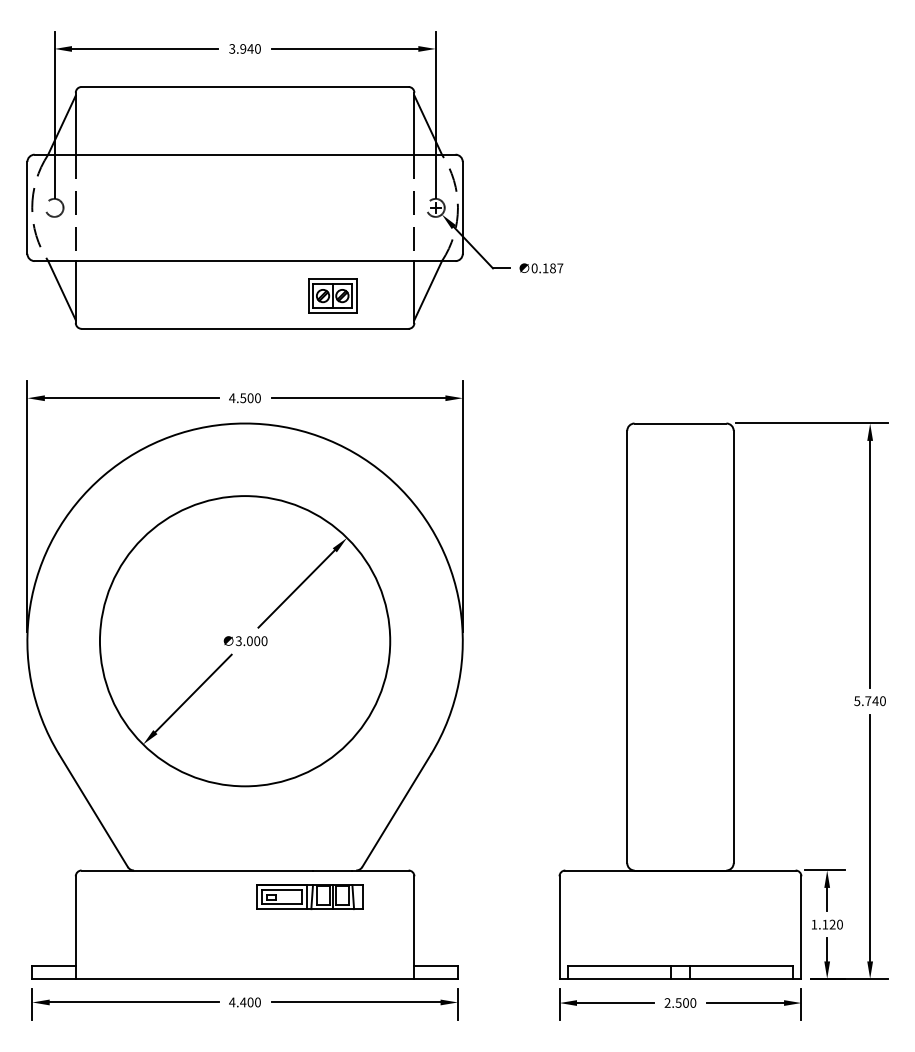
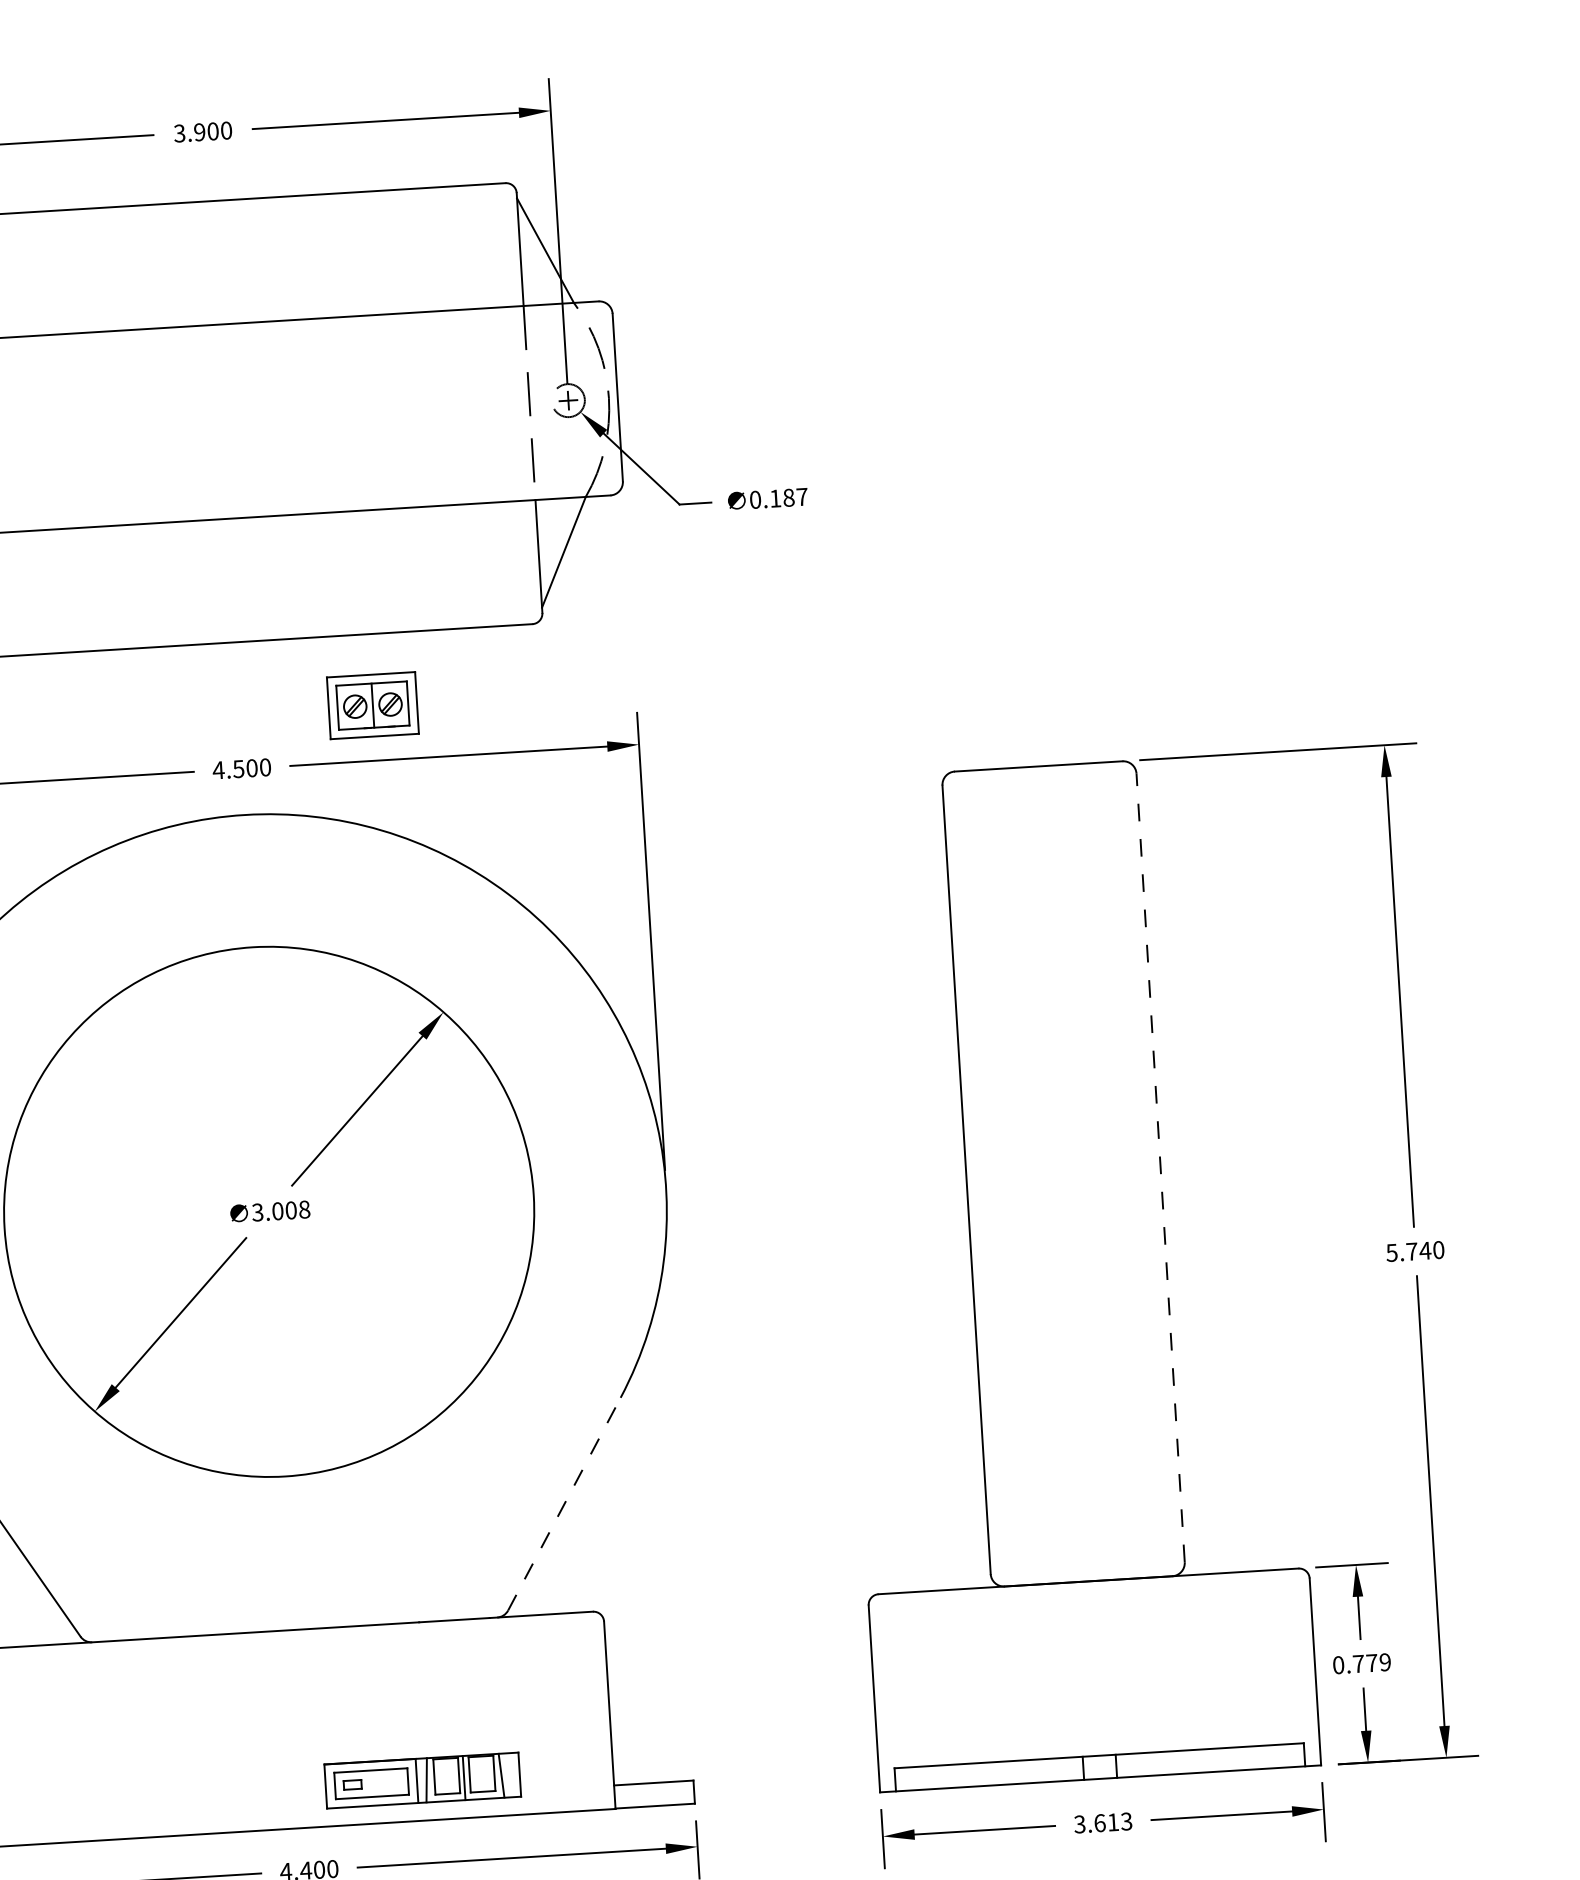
text: (250, 48) -> (212, 130), 3.940 -> 3.900
part: (332, 295) -> (372, 704), moved
text: (264, 641) -> (304, 1210), 3.000 -> 3.008
line: (733, 646) -> (1160, 1167), solid -> dashed
line: (396, 810) -> (564, 1503), solid -> dashed
part: (309, 896) -> (421, 1779), moved
text: (826, 924) -> (1360, 1663), 1.120 -> 0.779
text: (680, 1002) -> (1103, 1822), 2.500 -> 3.613

